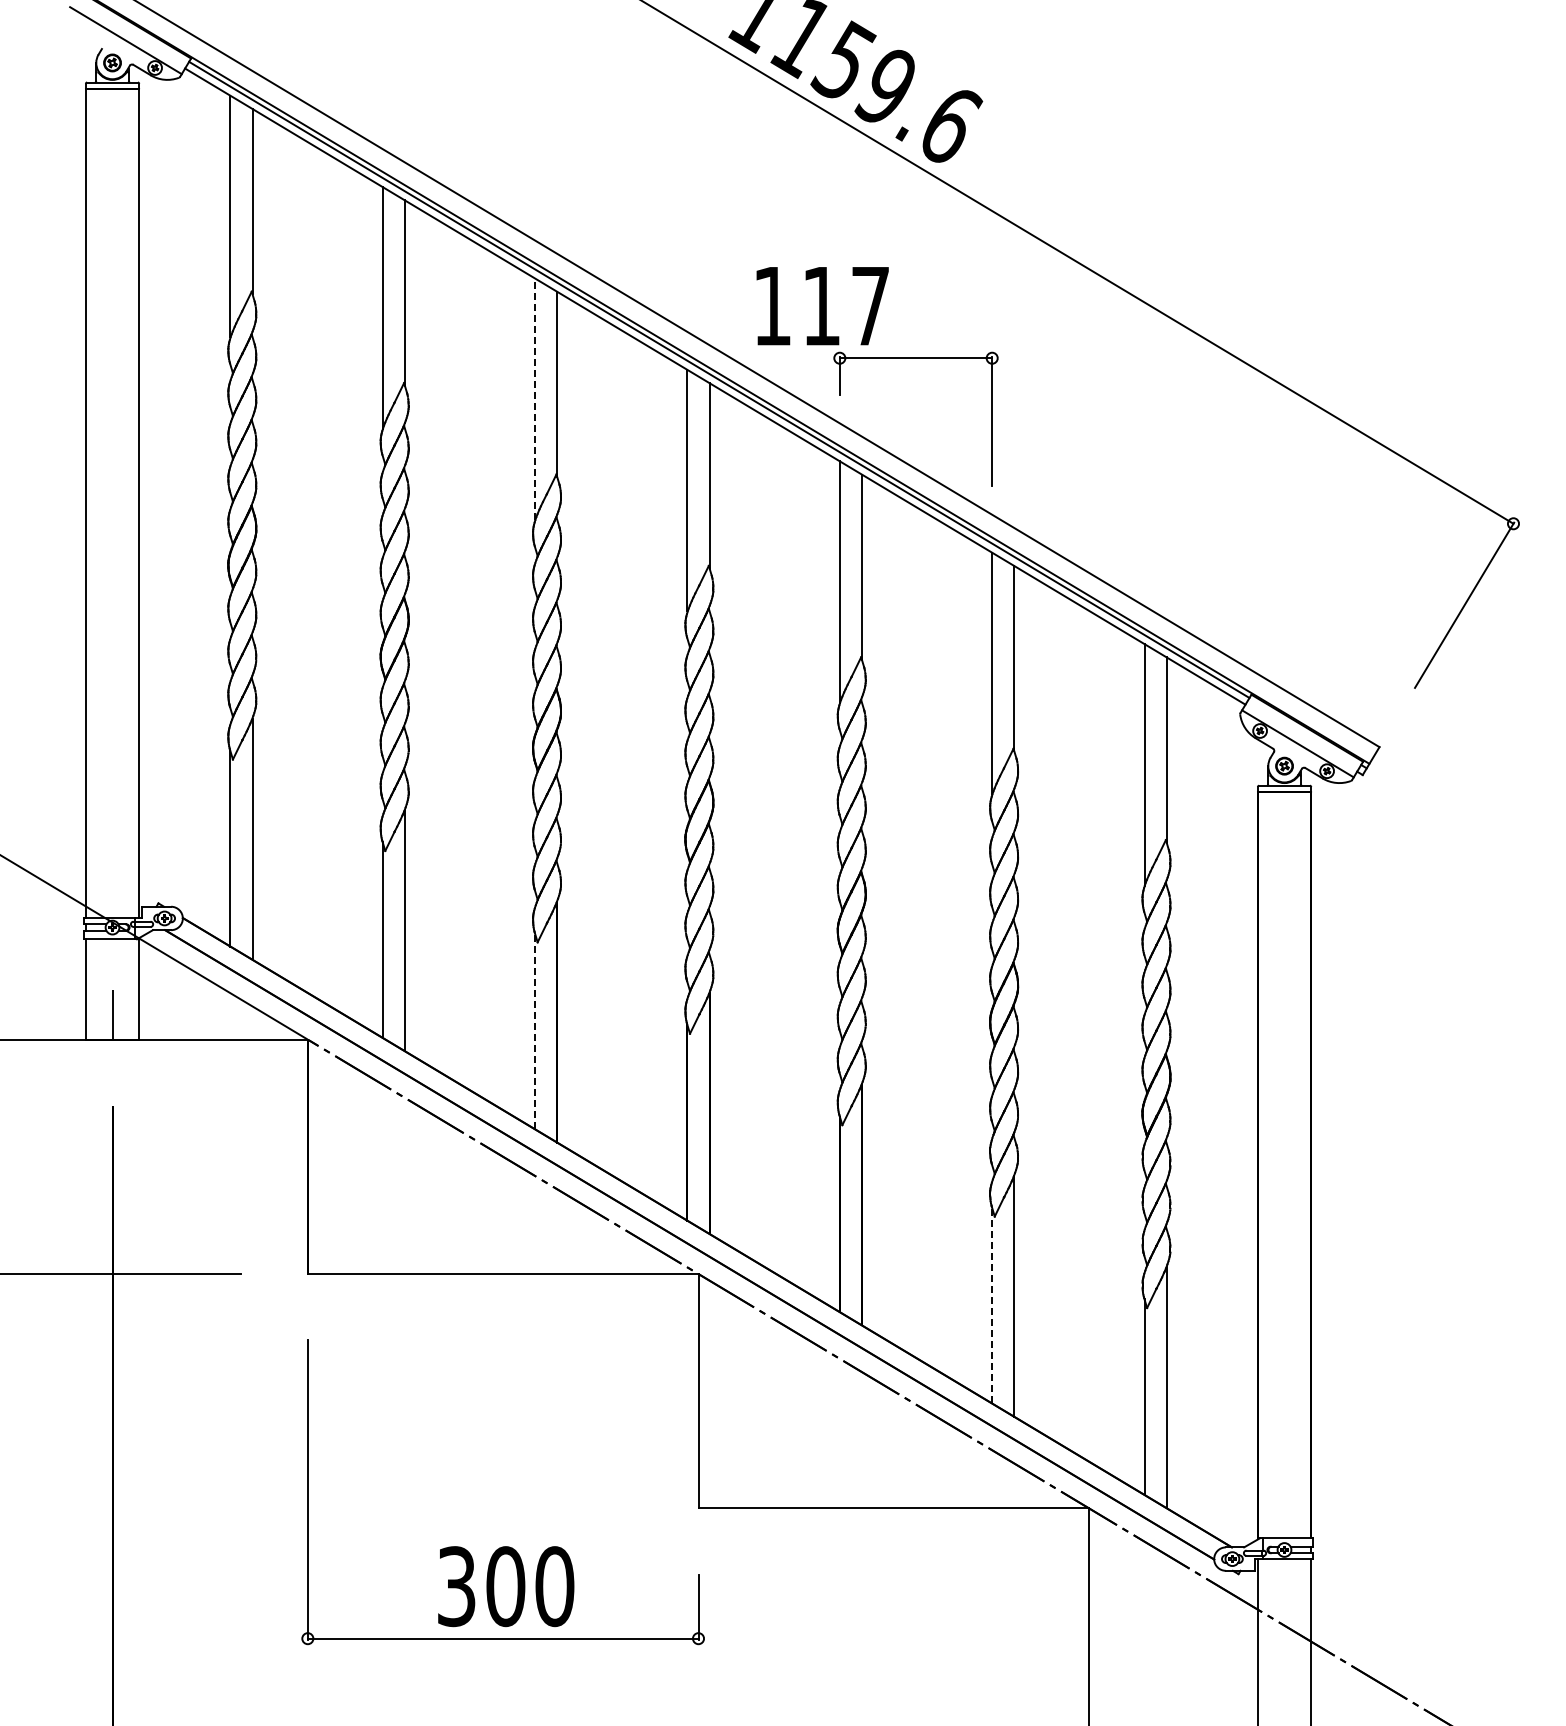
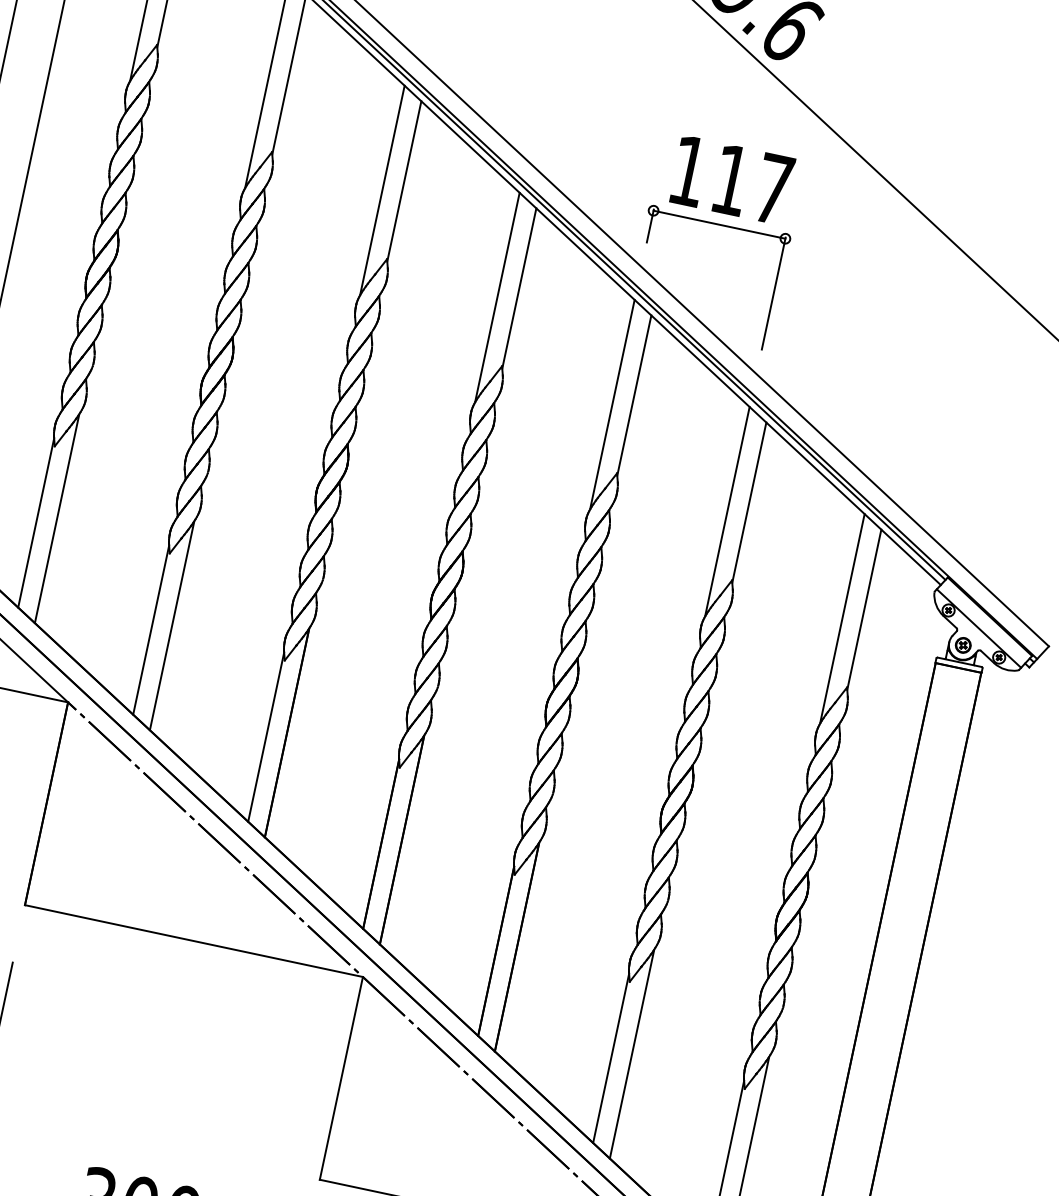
text: (822, 306) -> (732, 180), moved
line: (535, 399) -> (382, 190), dashed -> solid
line: (535, 1031) -> (266, 737), dashed -> solid
line: (992, 1305) -> (611, 1058), dashed -> solid

